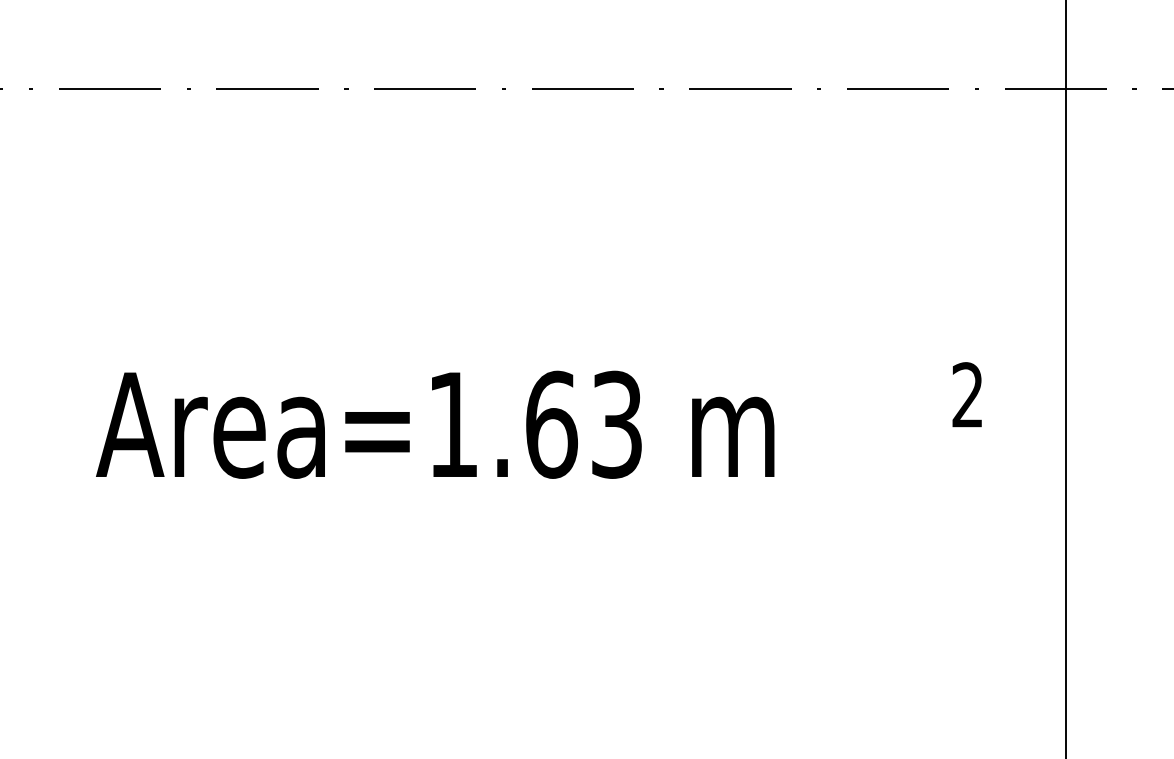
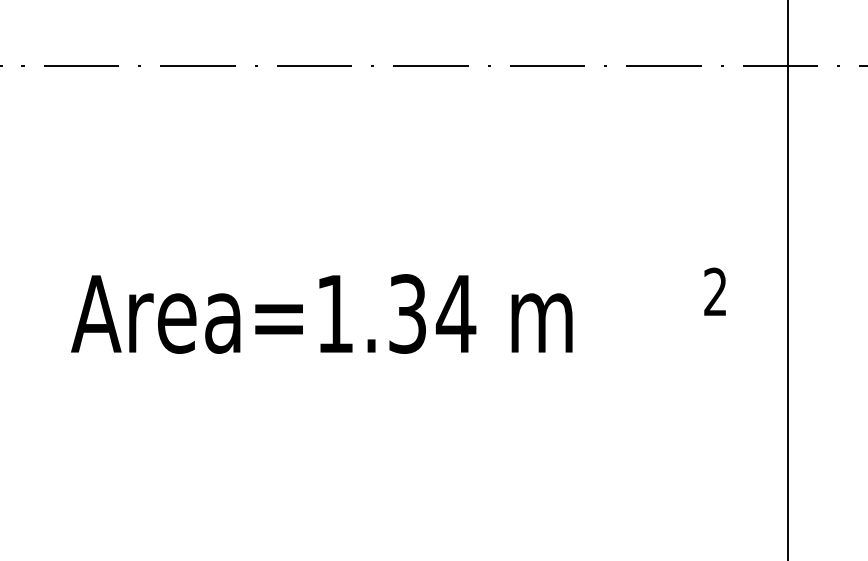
text: (584, 424) -> (432, 313), Area=1.63 -> Area=1.34

